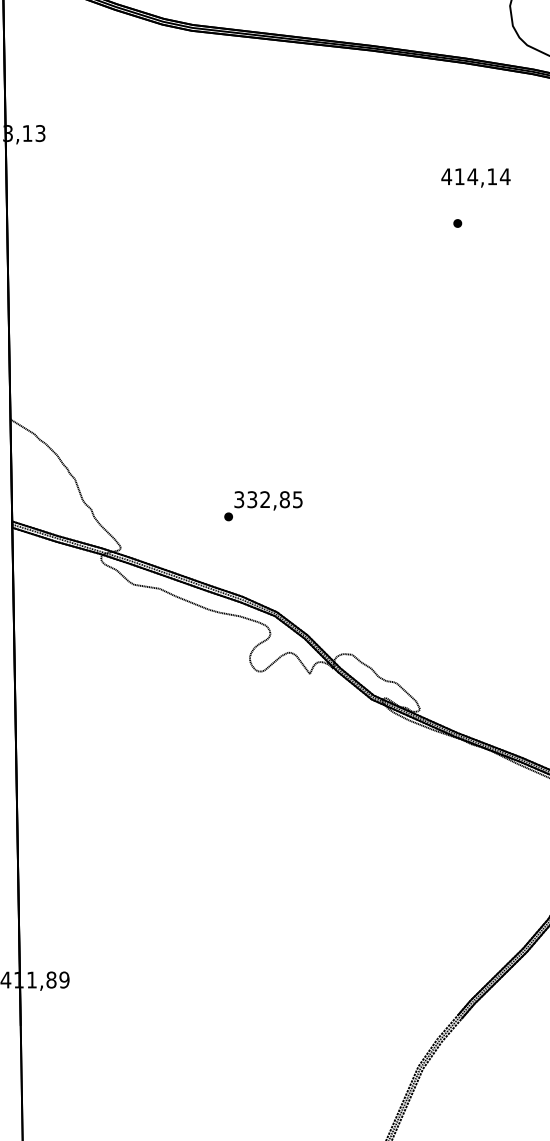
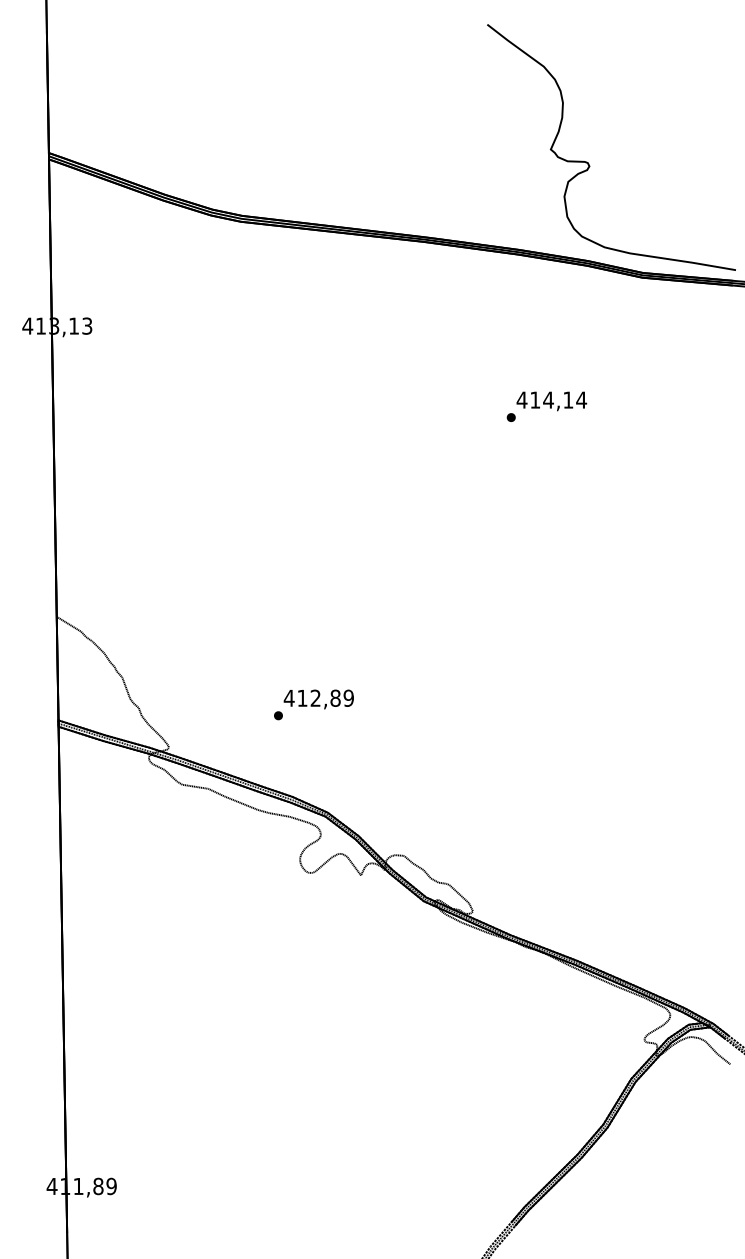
text: (475, 178) -> (551, 401), moved
text: (268, 498) -> (318, 697), 332,85 -> 412,89

